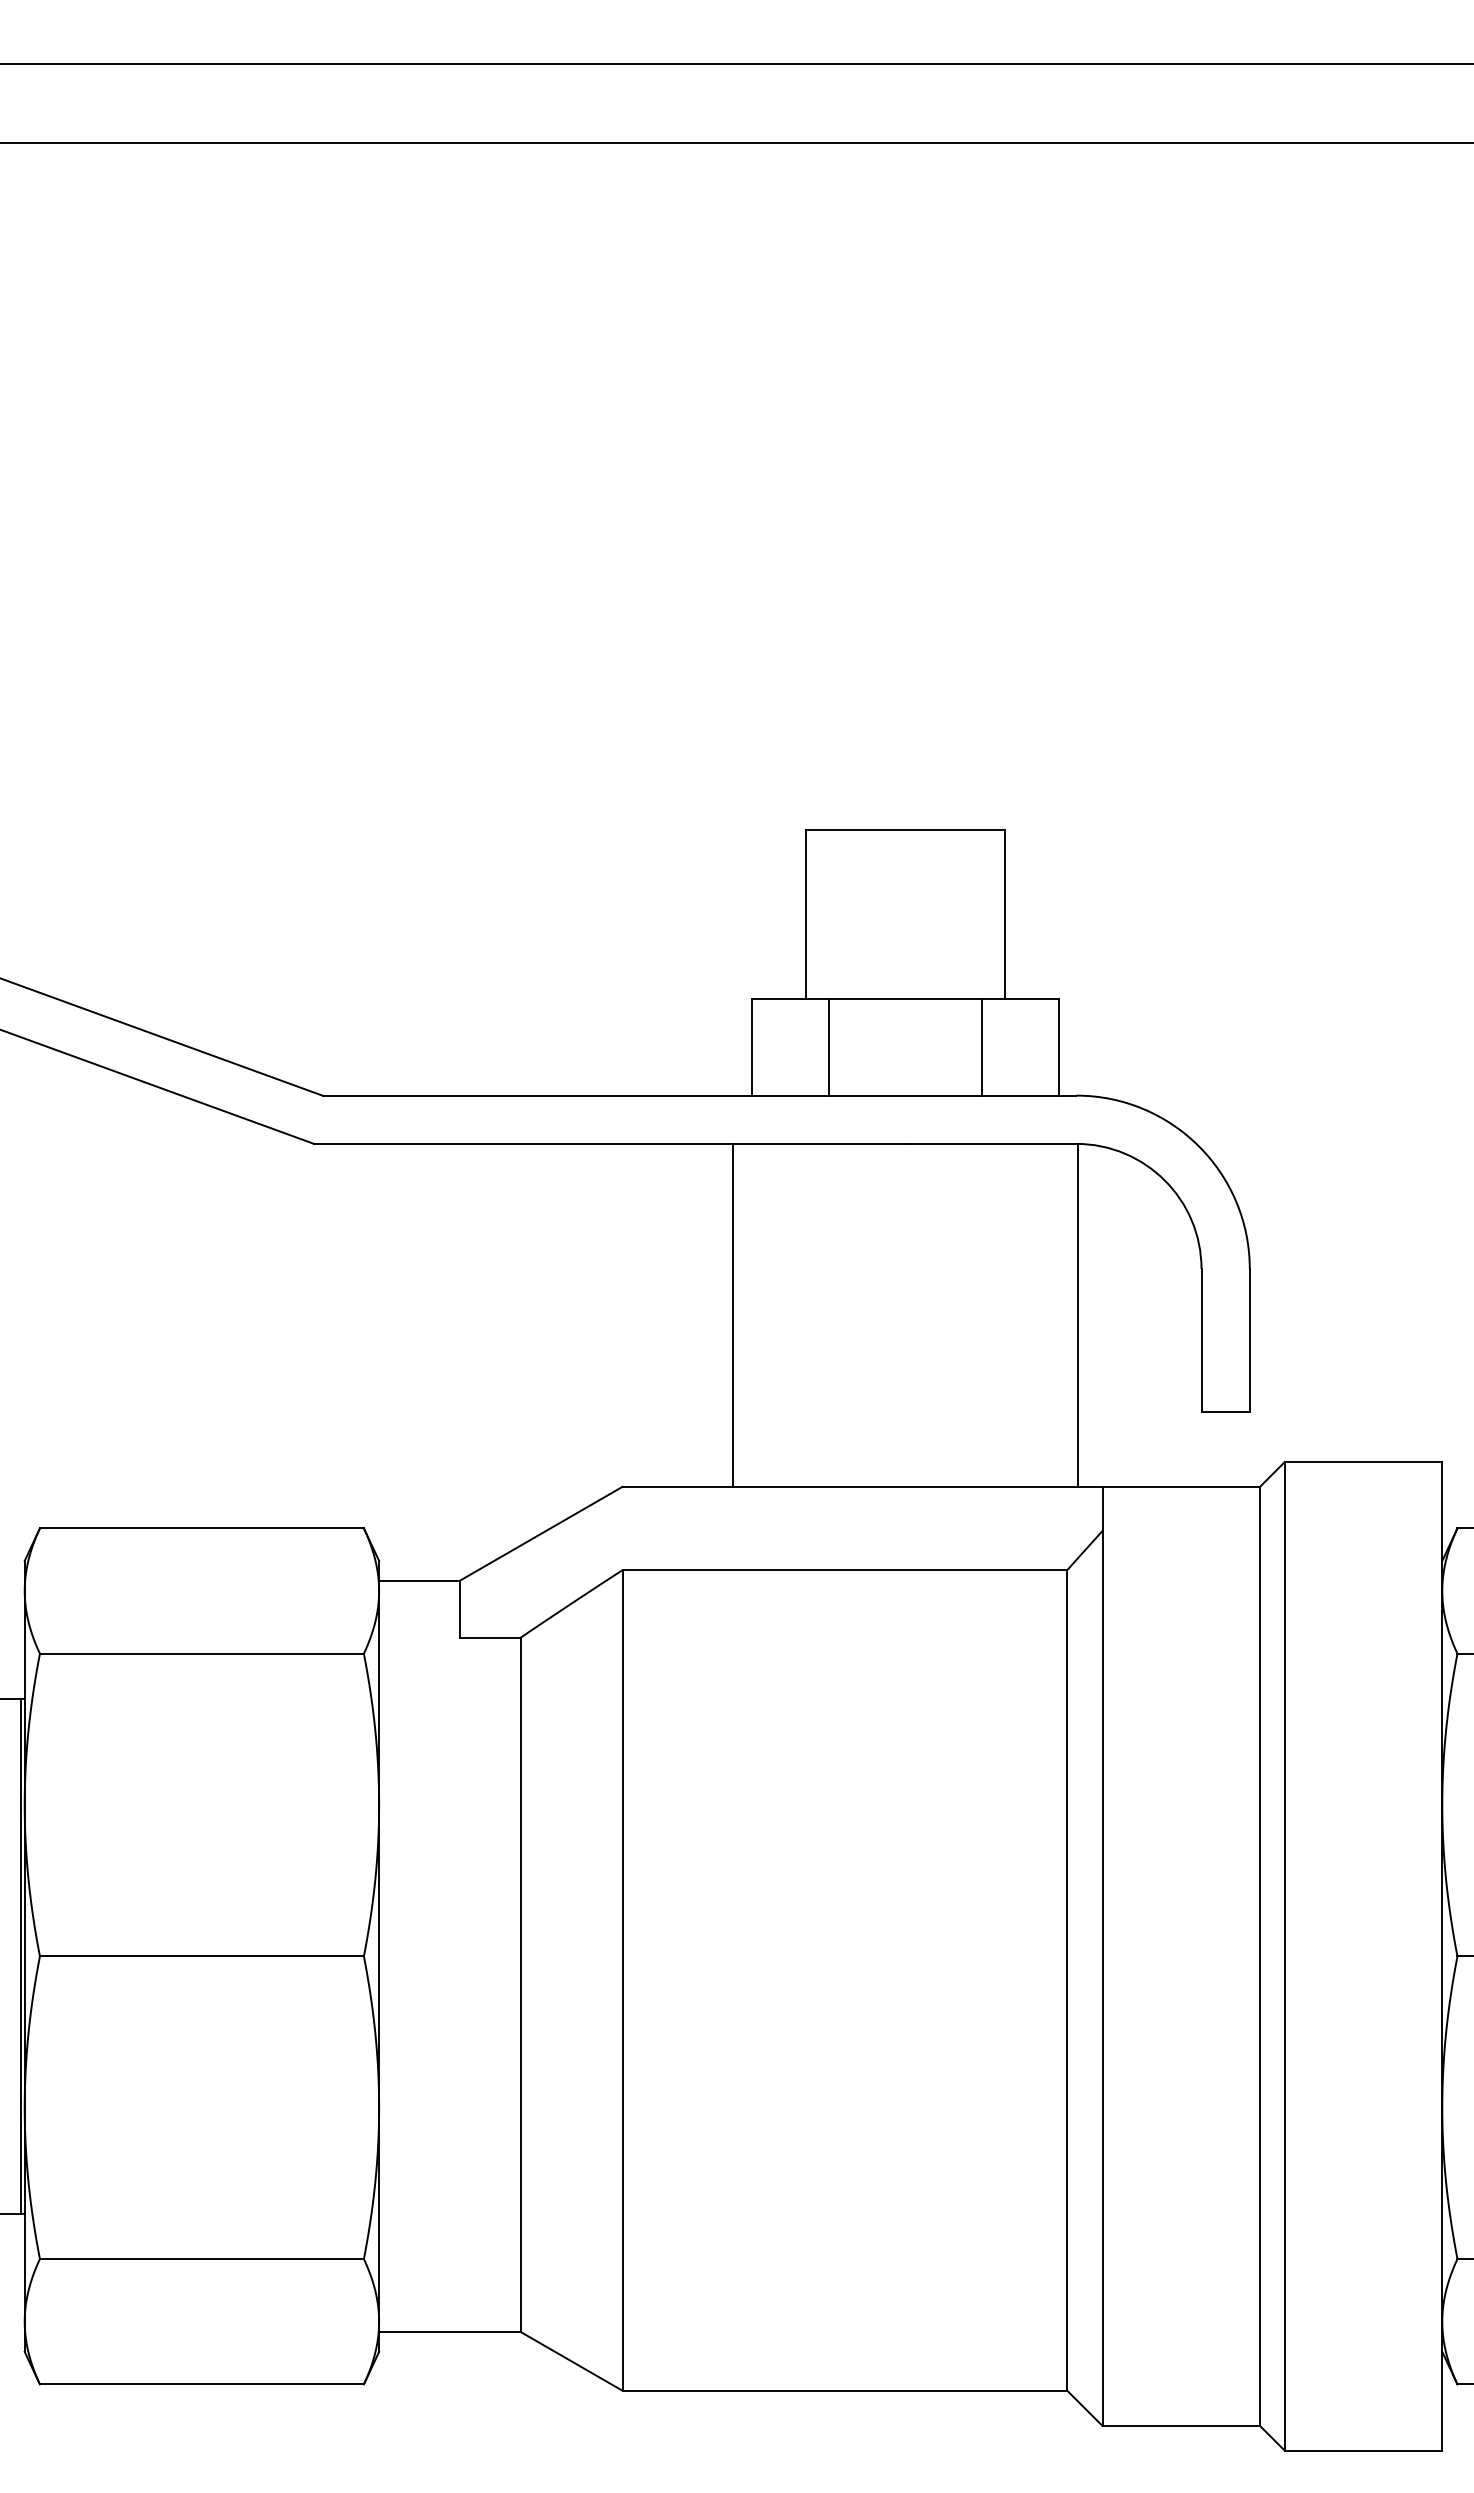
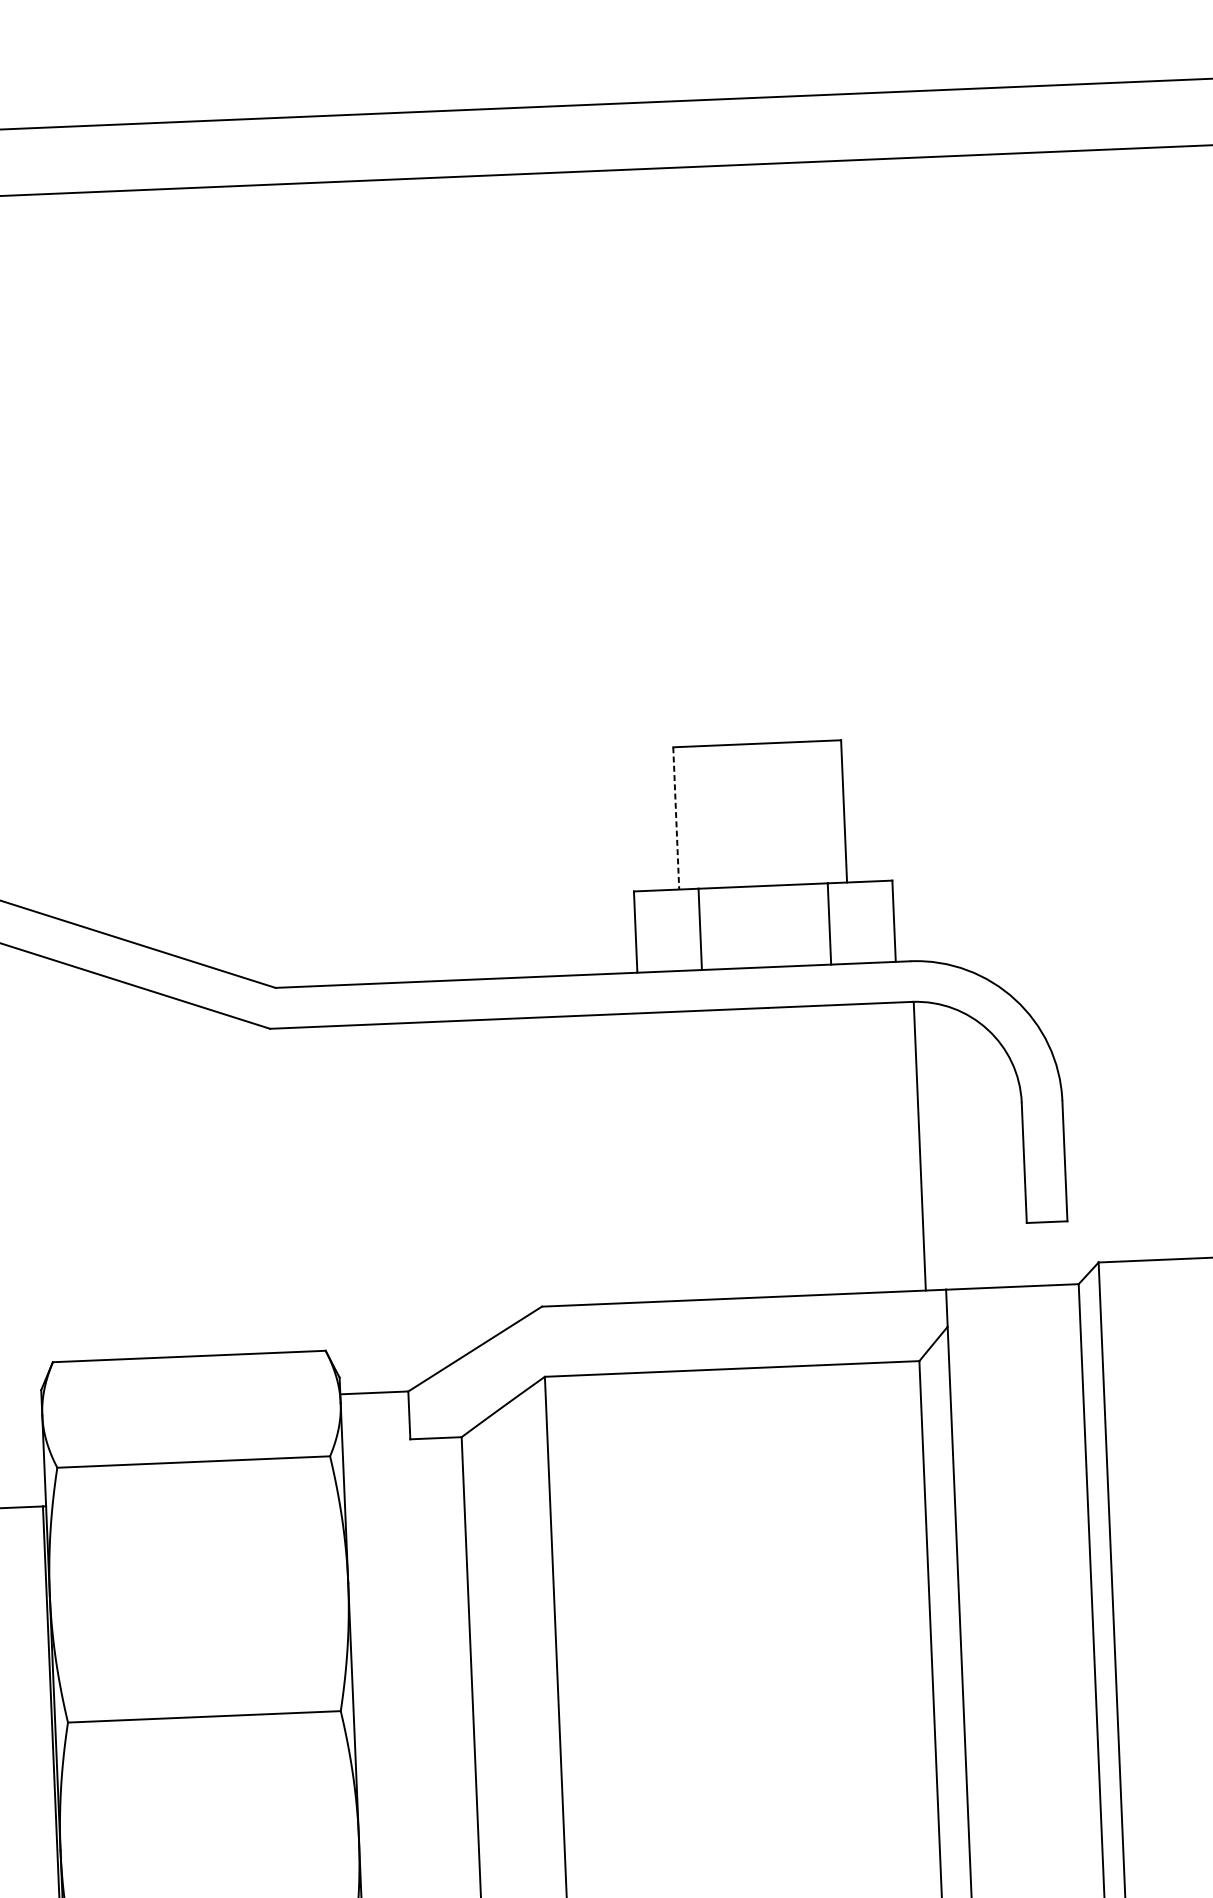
line: (806, 915) -> (676, 819), solid -> dashed
line: (732, 1314) -> (628, 1157), removed

